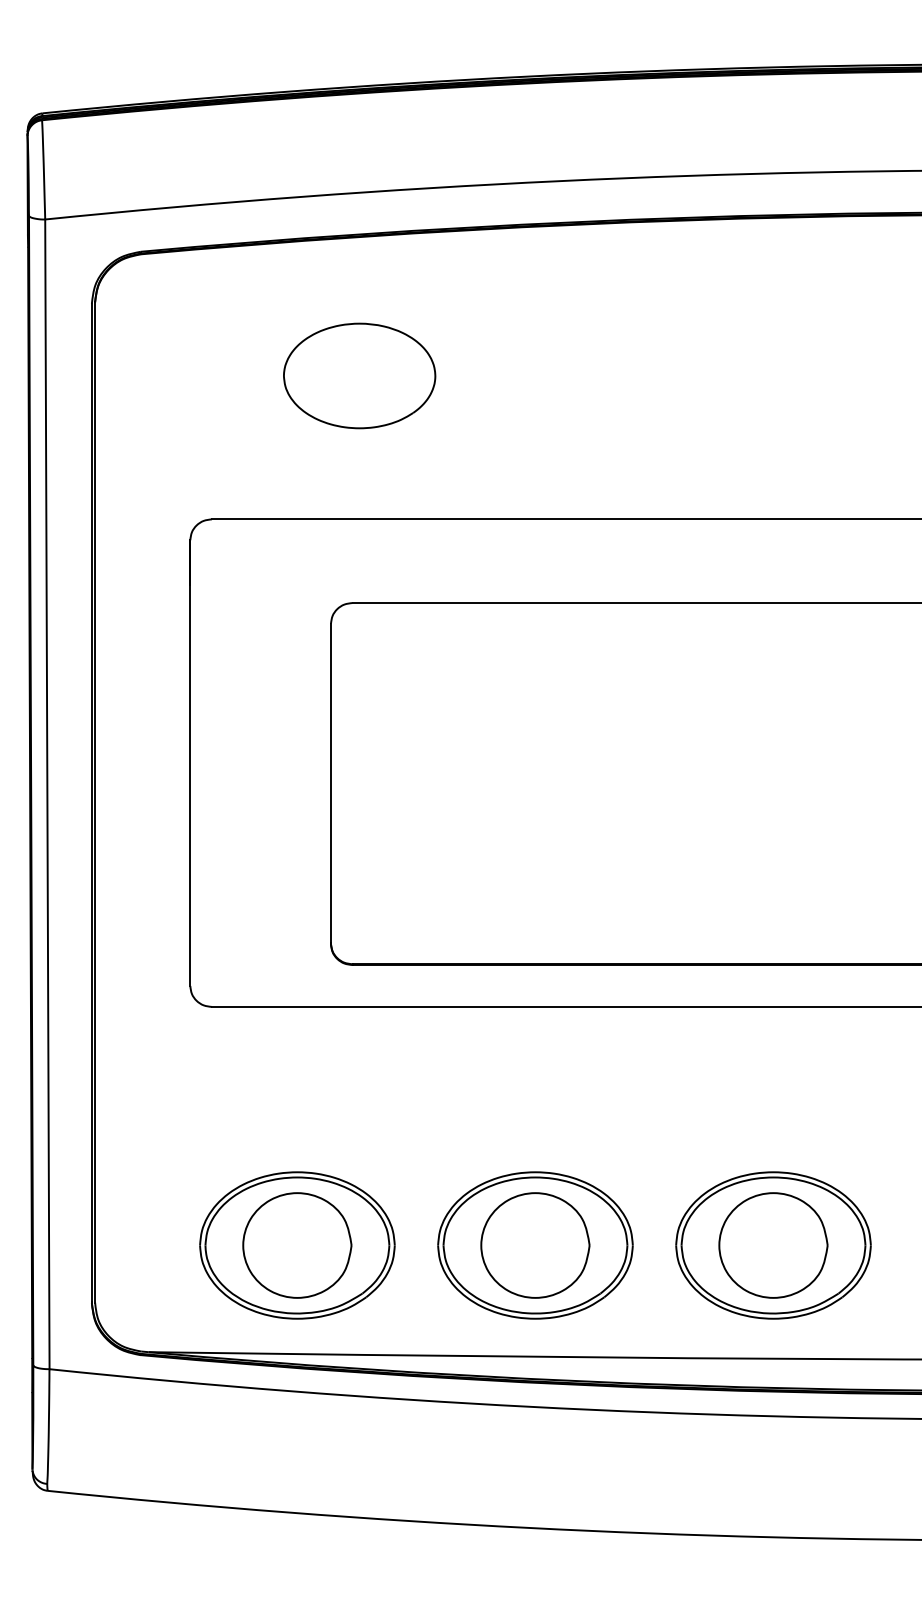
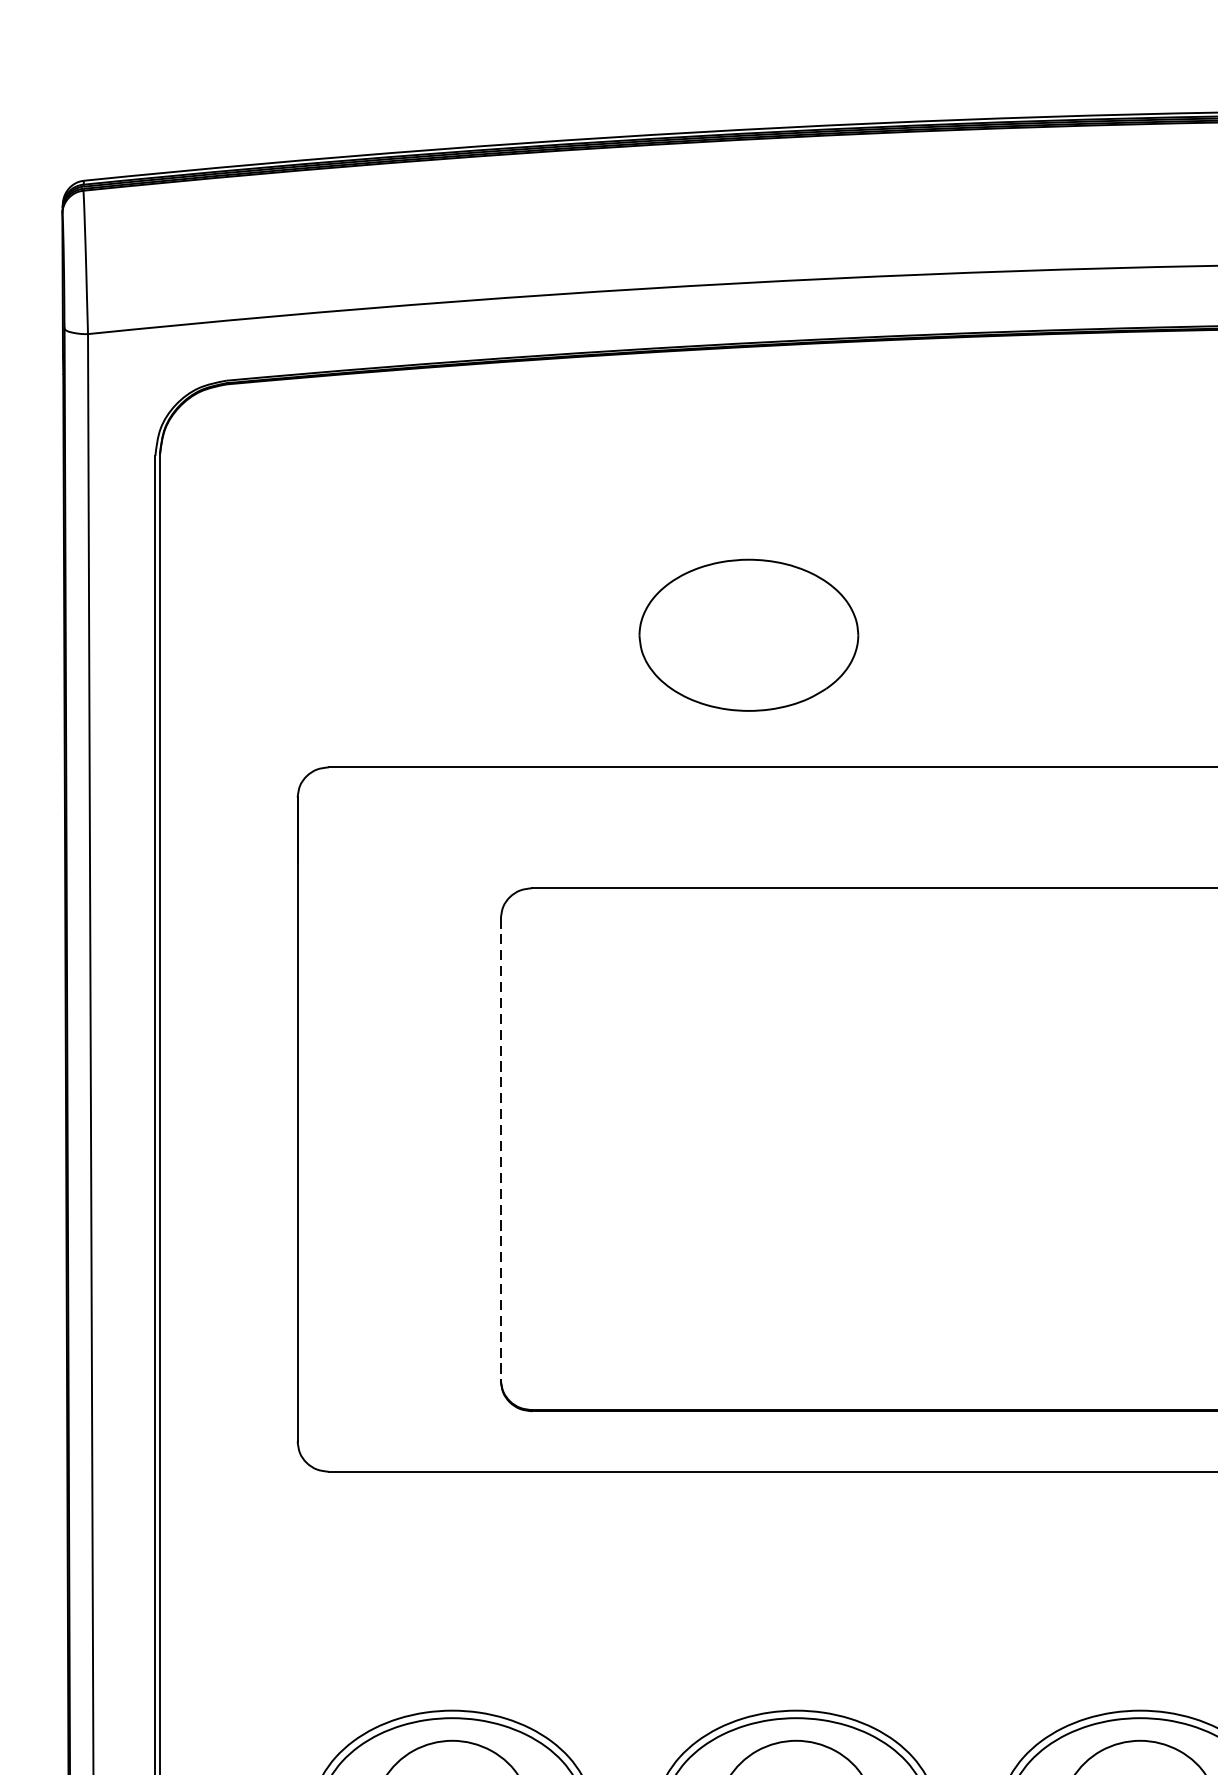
part: (359, 375) -> (748, 634), moved
line: (330, 783) -> (500, 1148), solid -> dashed

